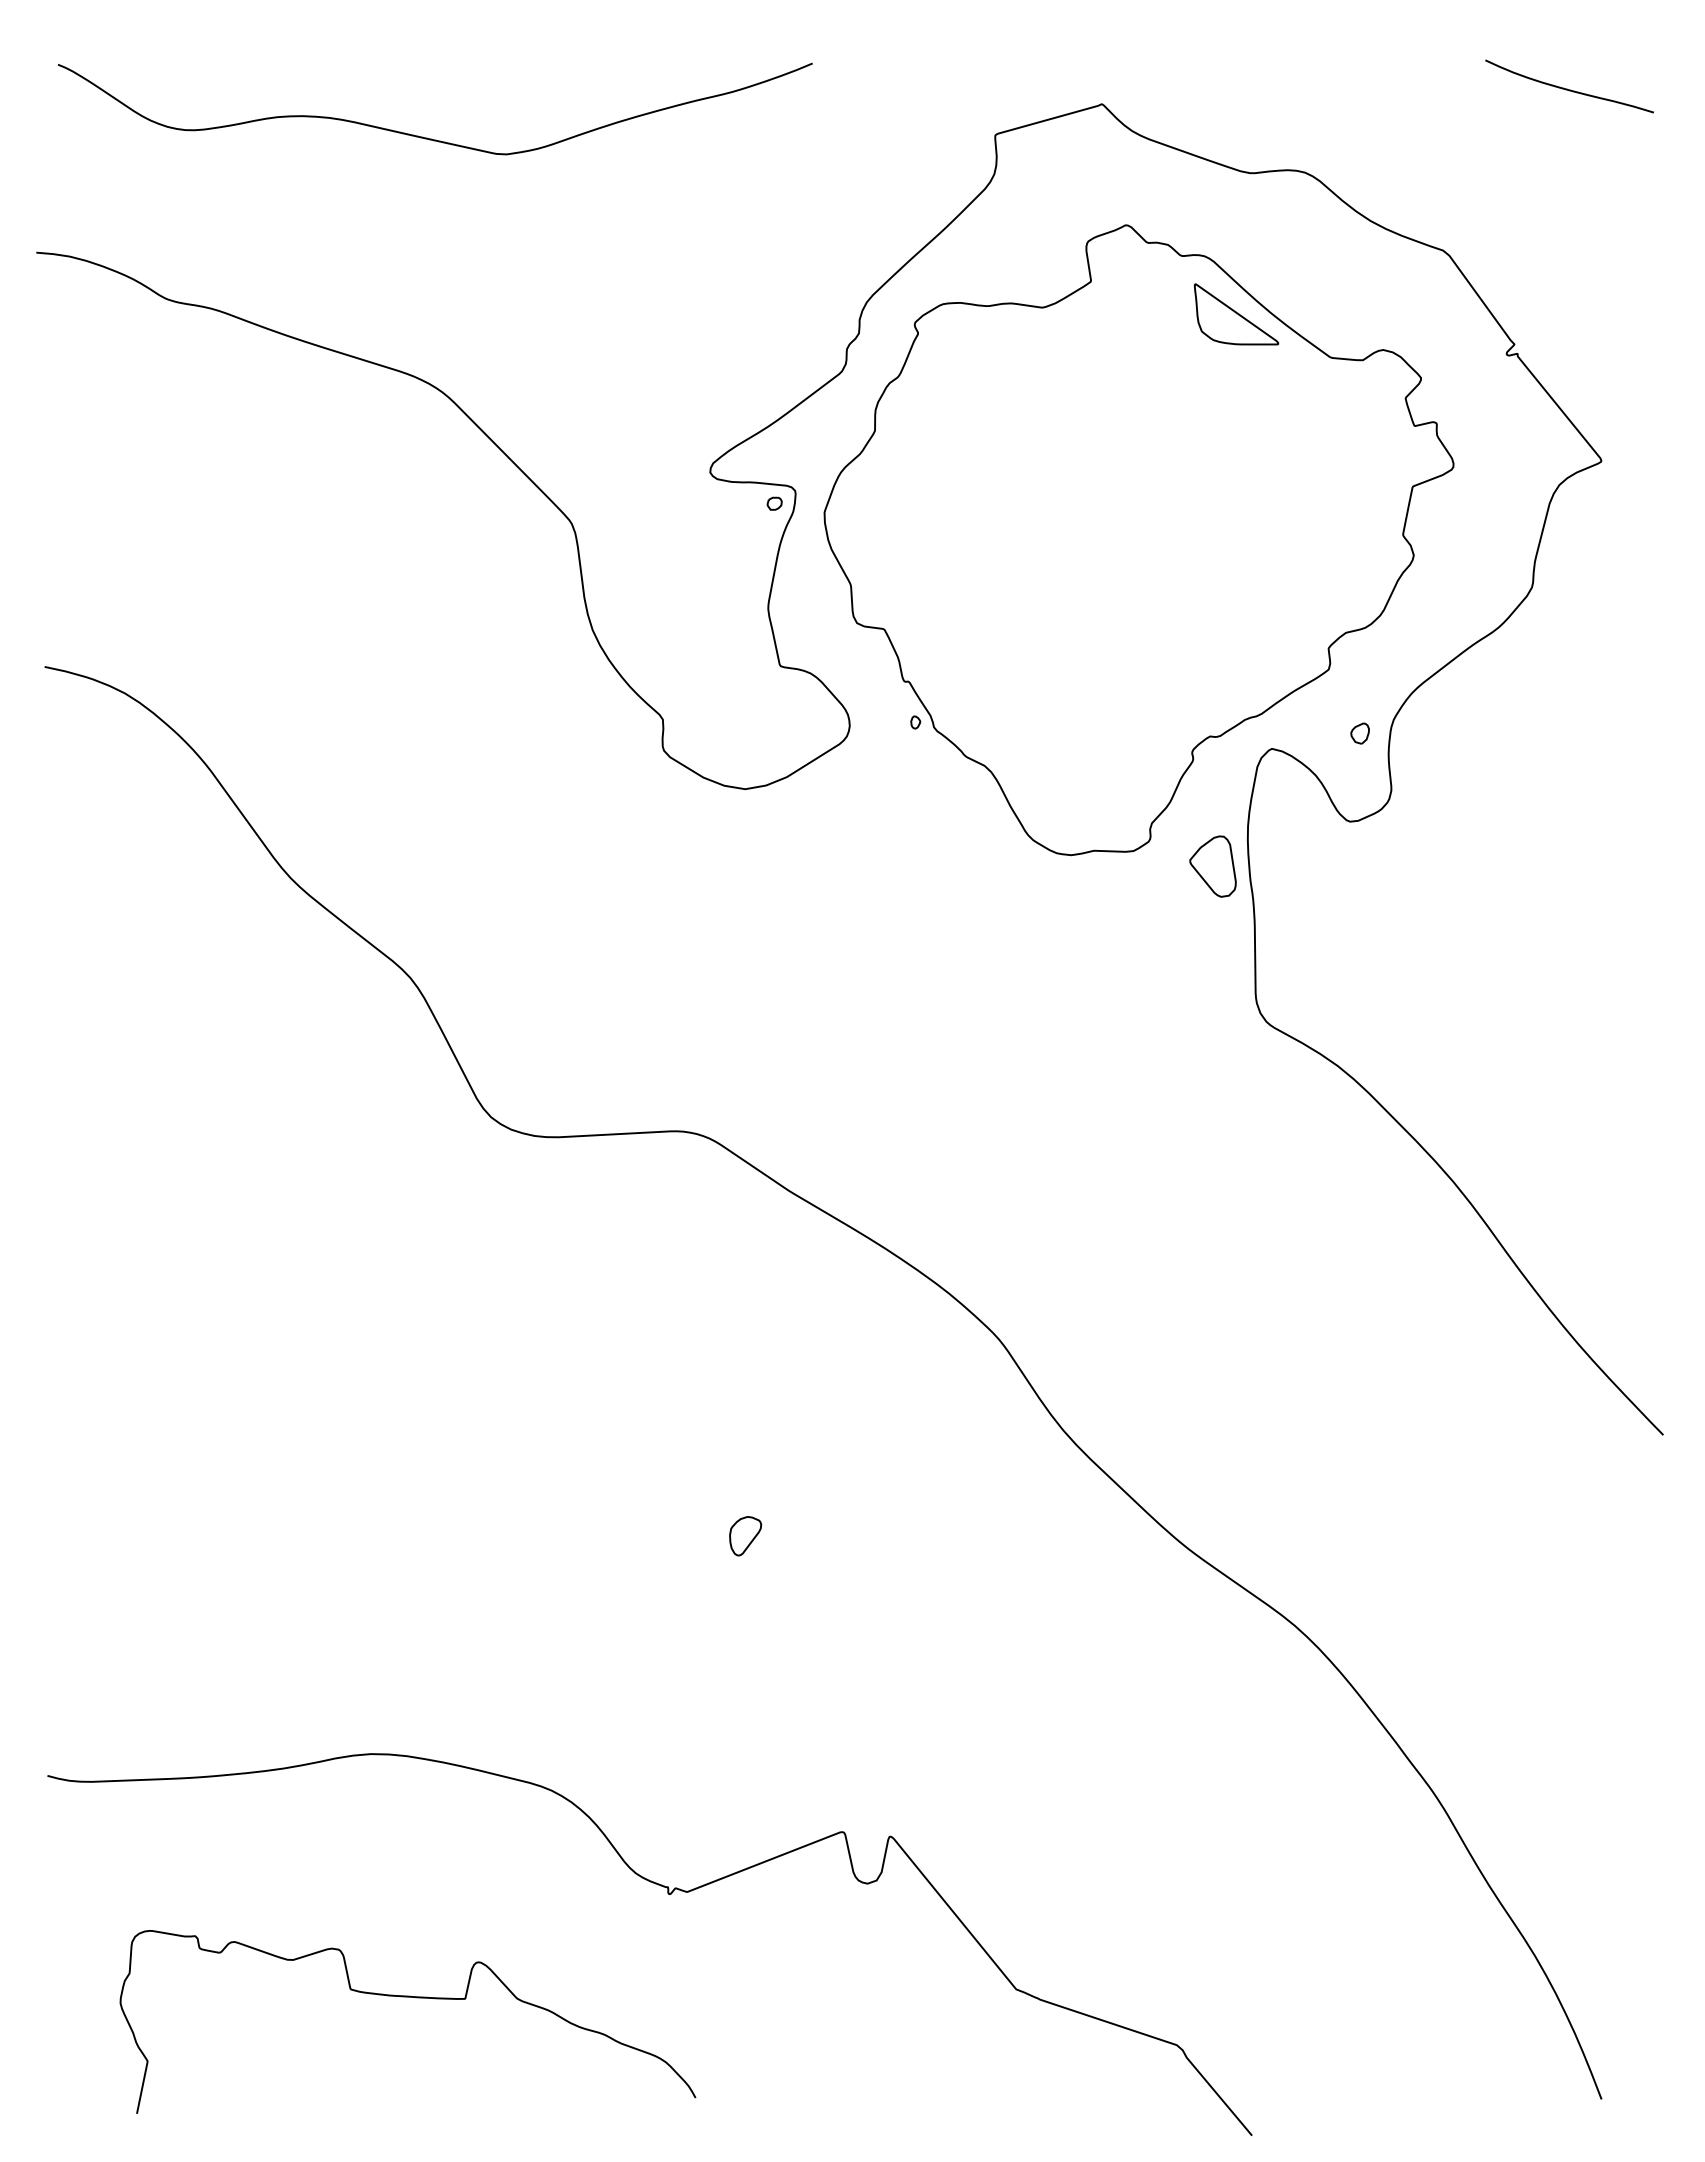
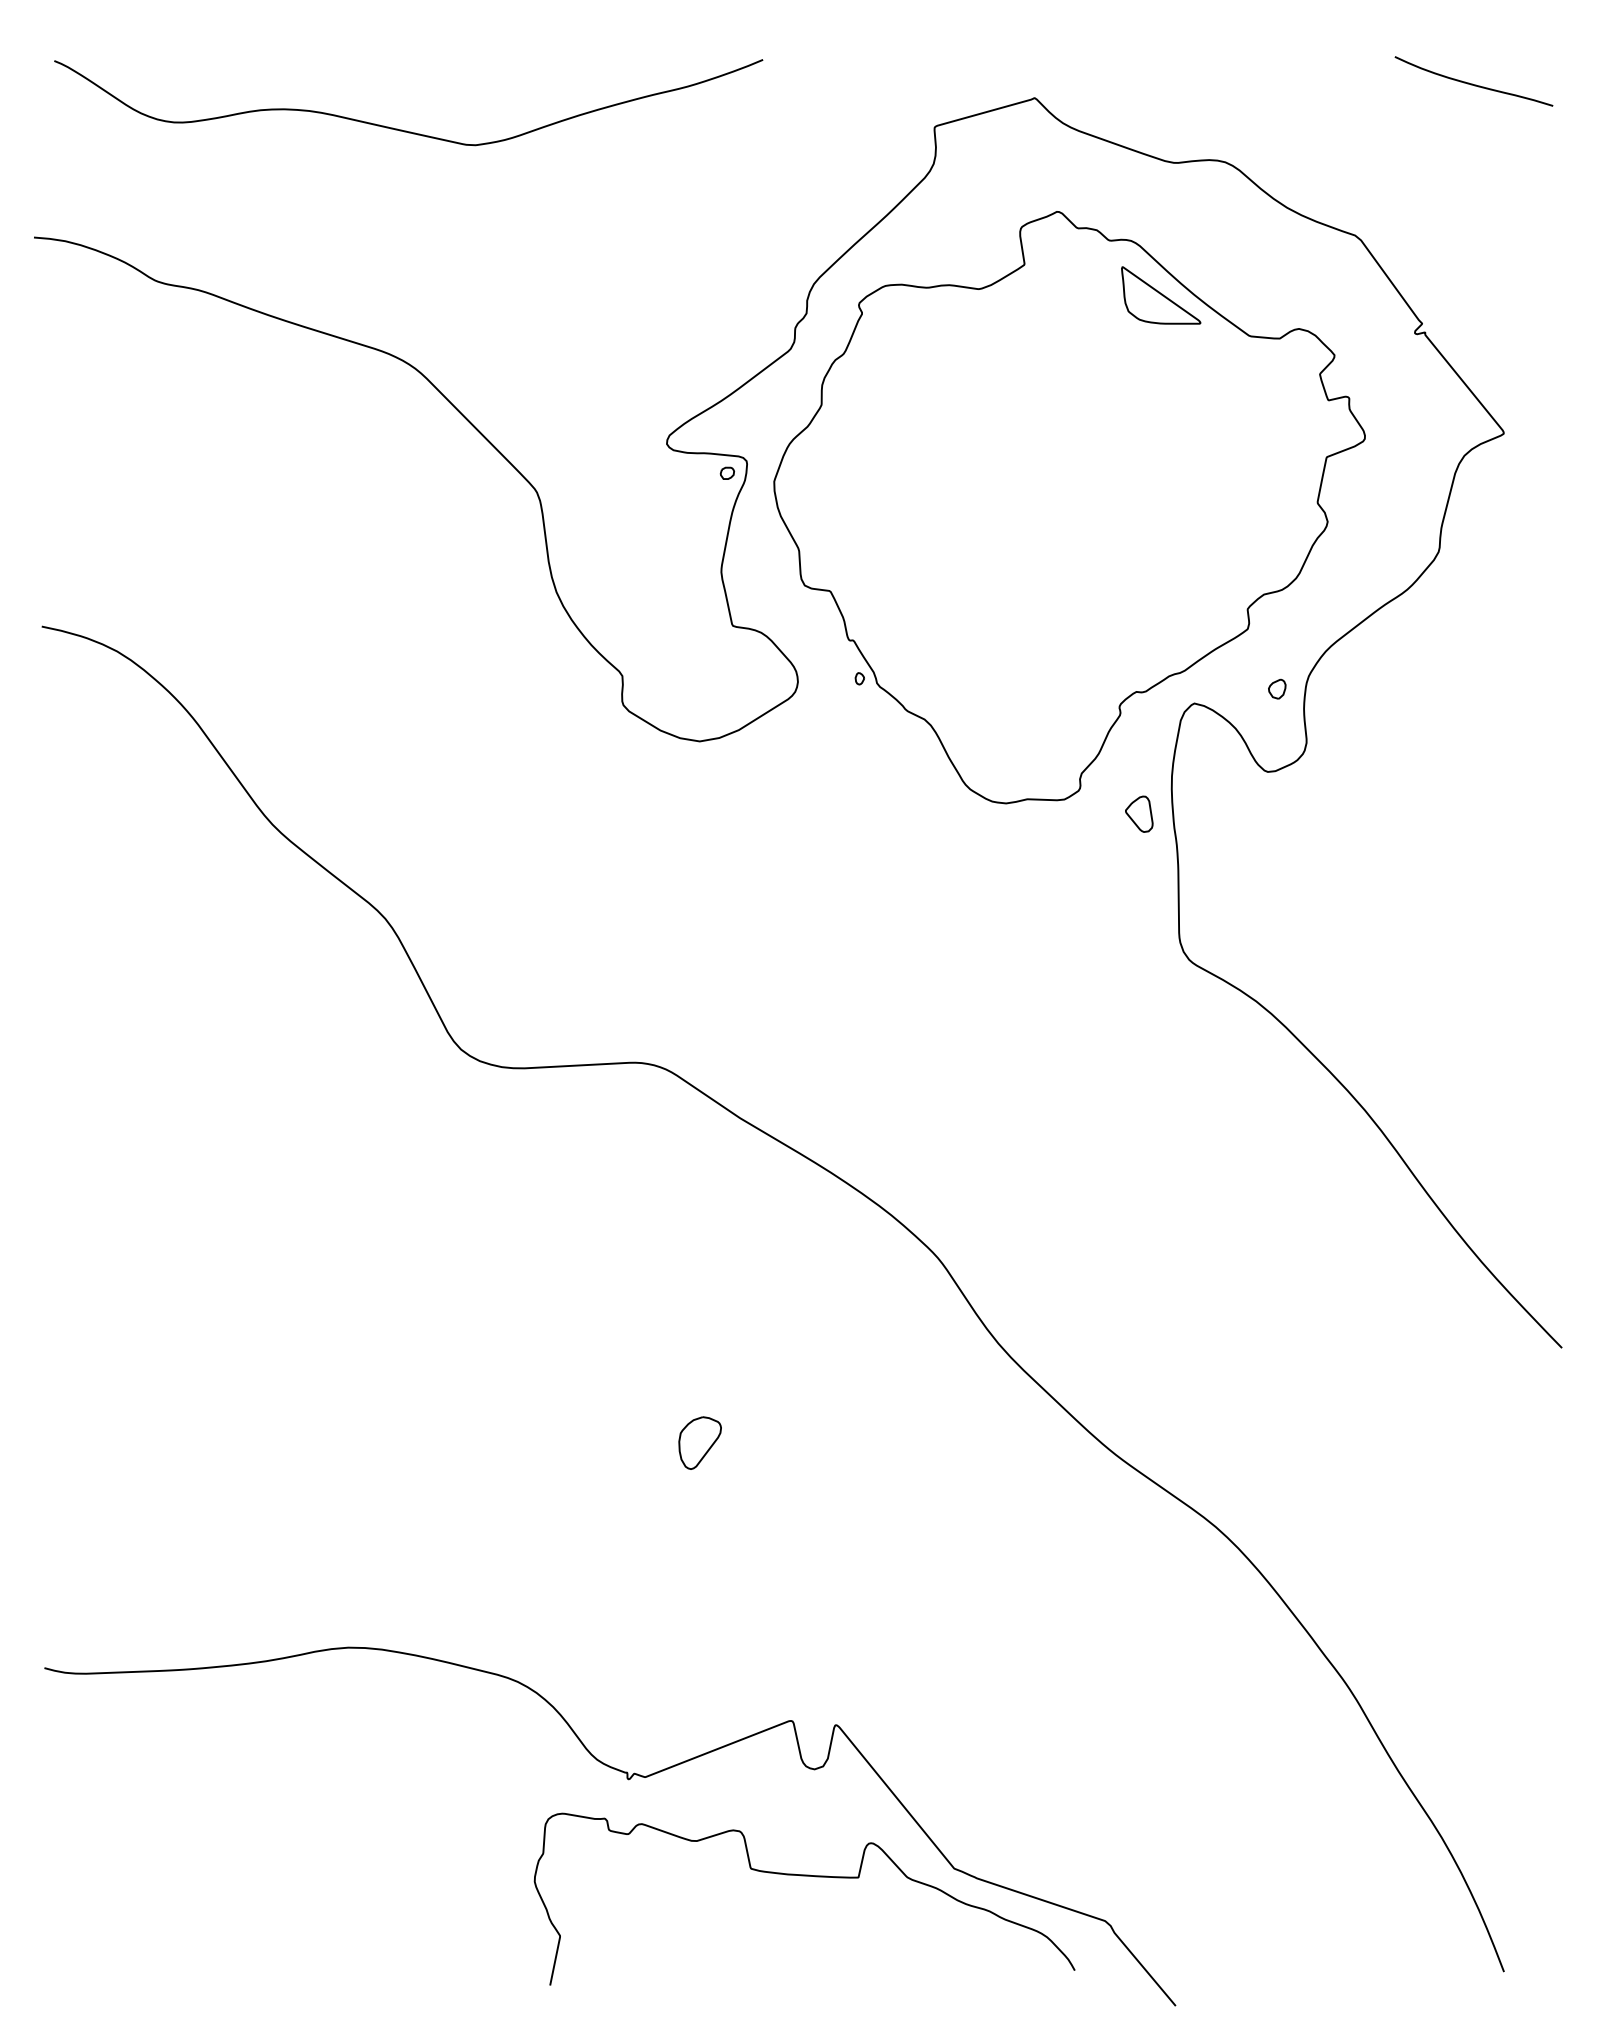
part: (1213, 866) -> (1139, 814), size x0.62
part: (745, 1535) -> (700, 1442), size x1.43
curve: (407, 1997) -> (804, 1876), moved

